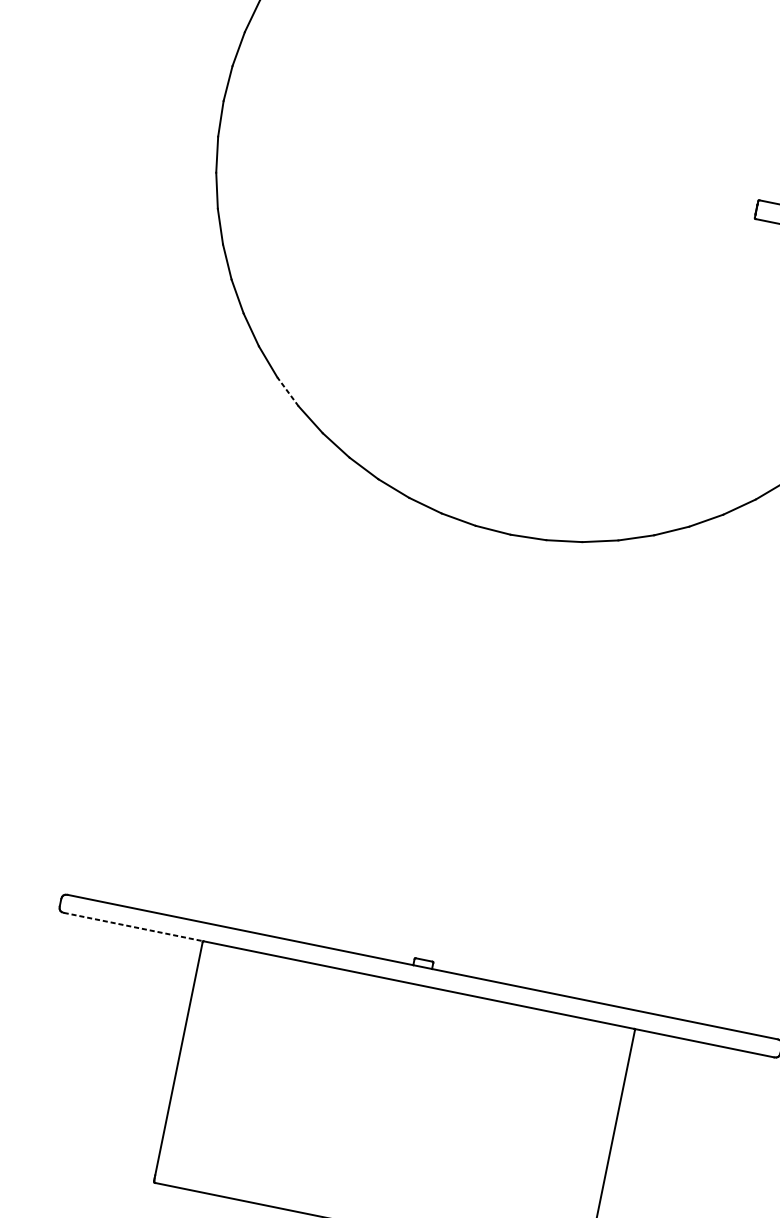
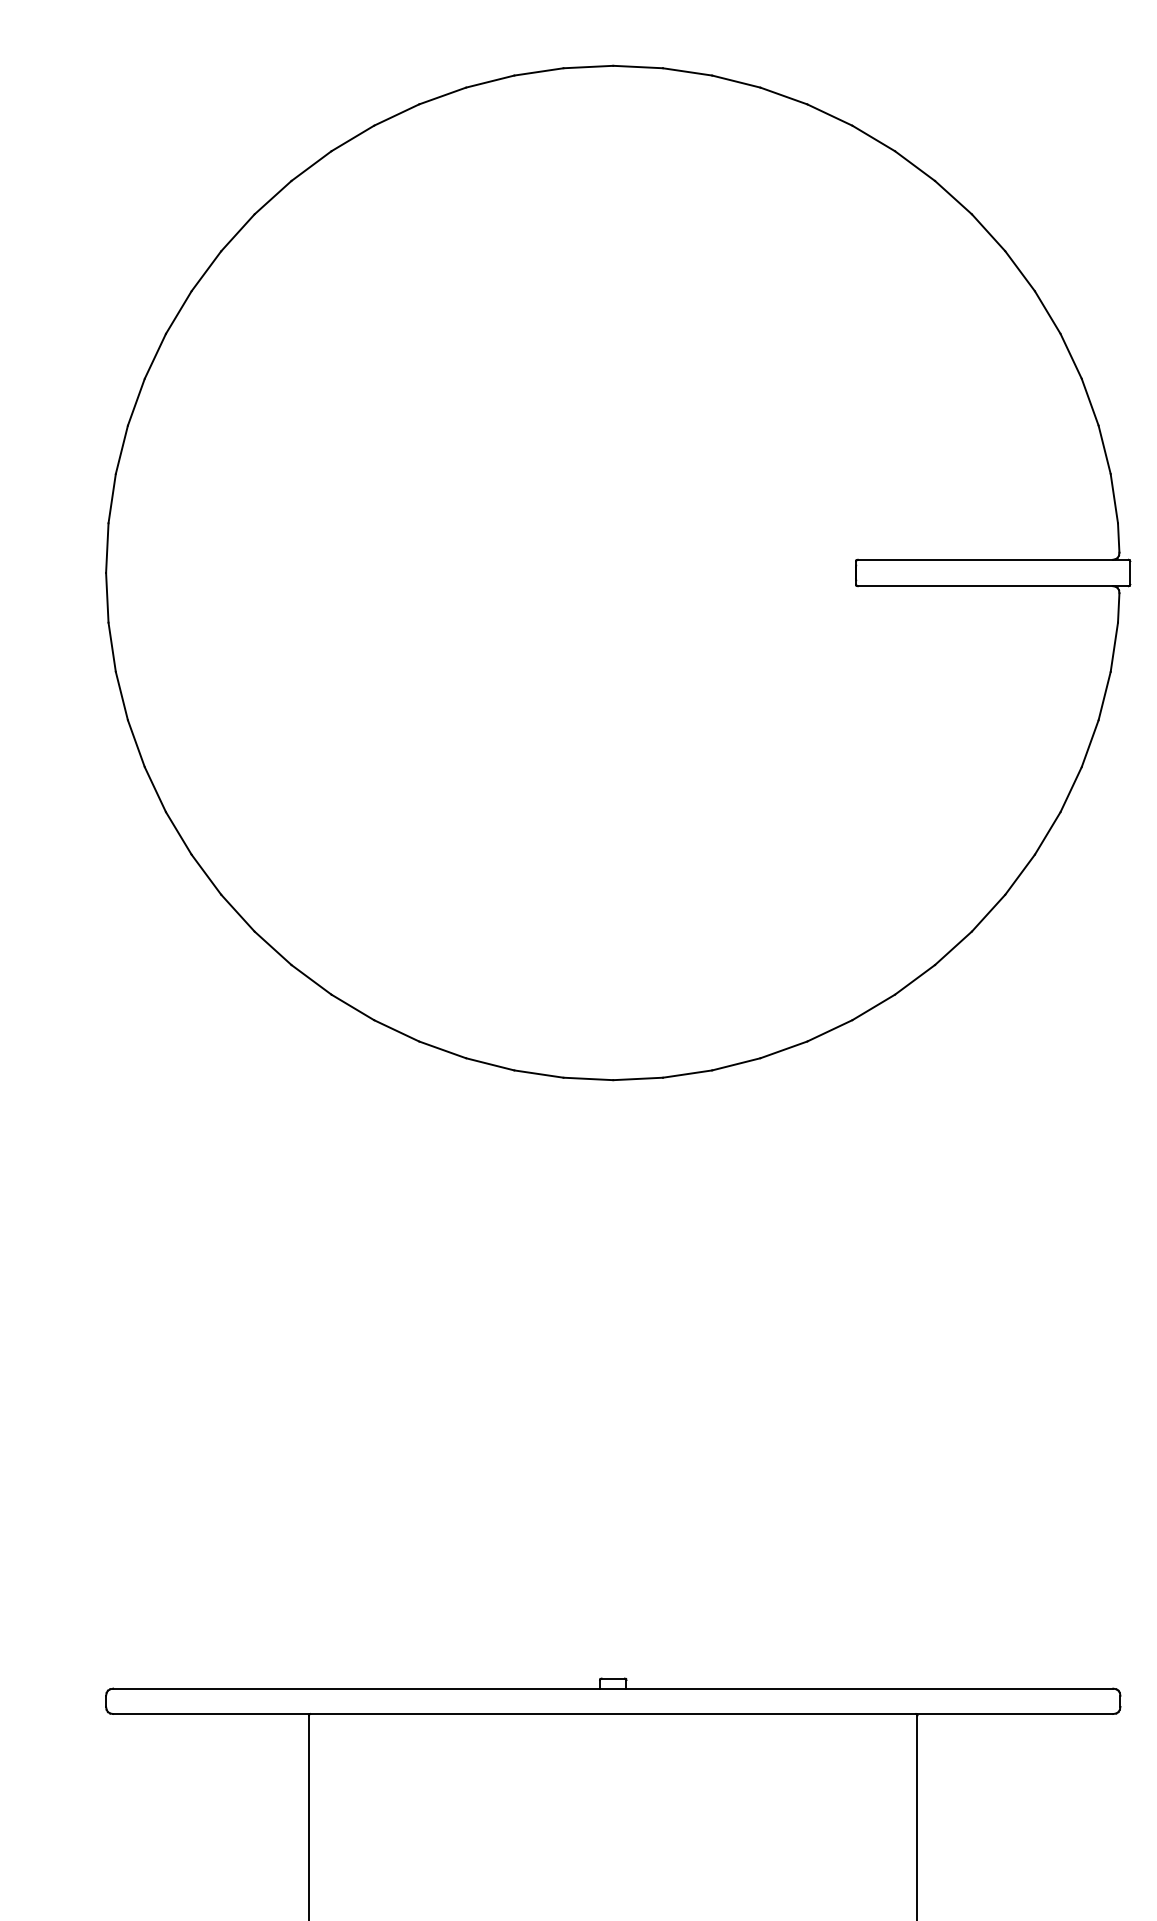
line: (288, 392) -> (273, 948), dashed -> solid
line: (134, 927) -> (212, 1714), dashed -> solid

